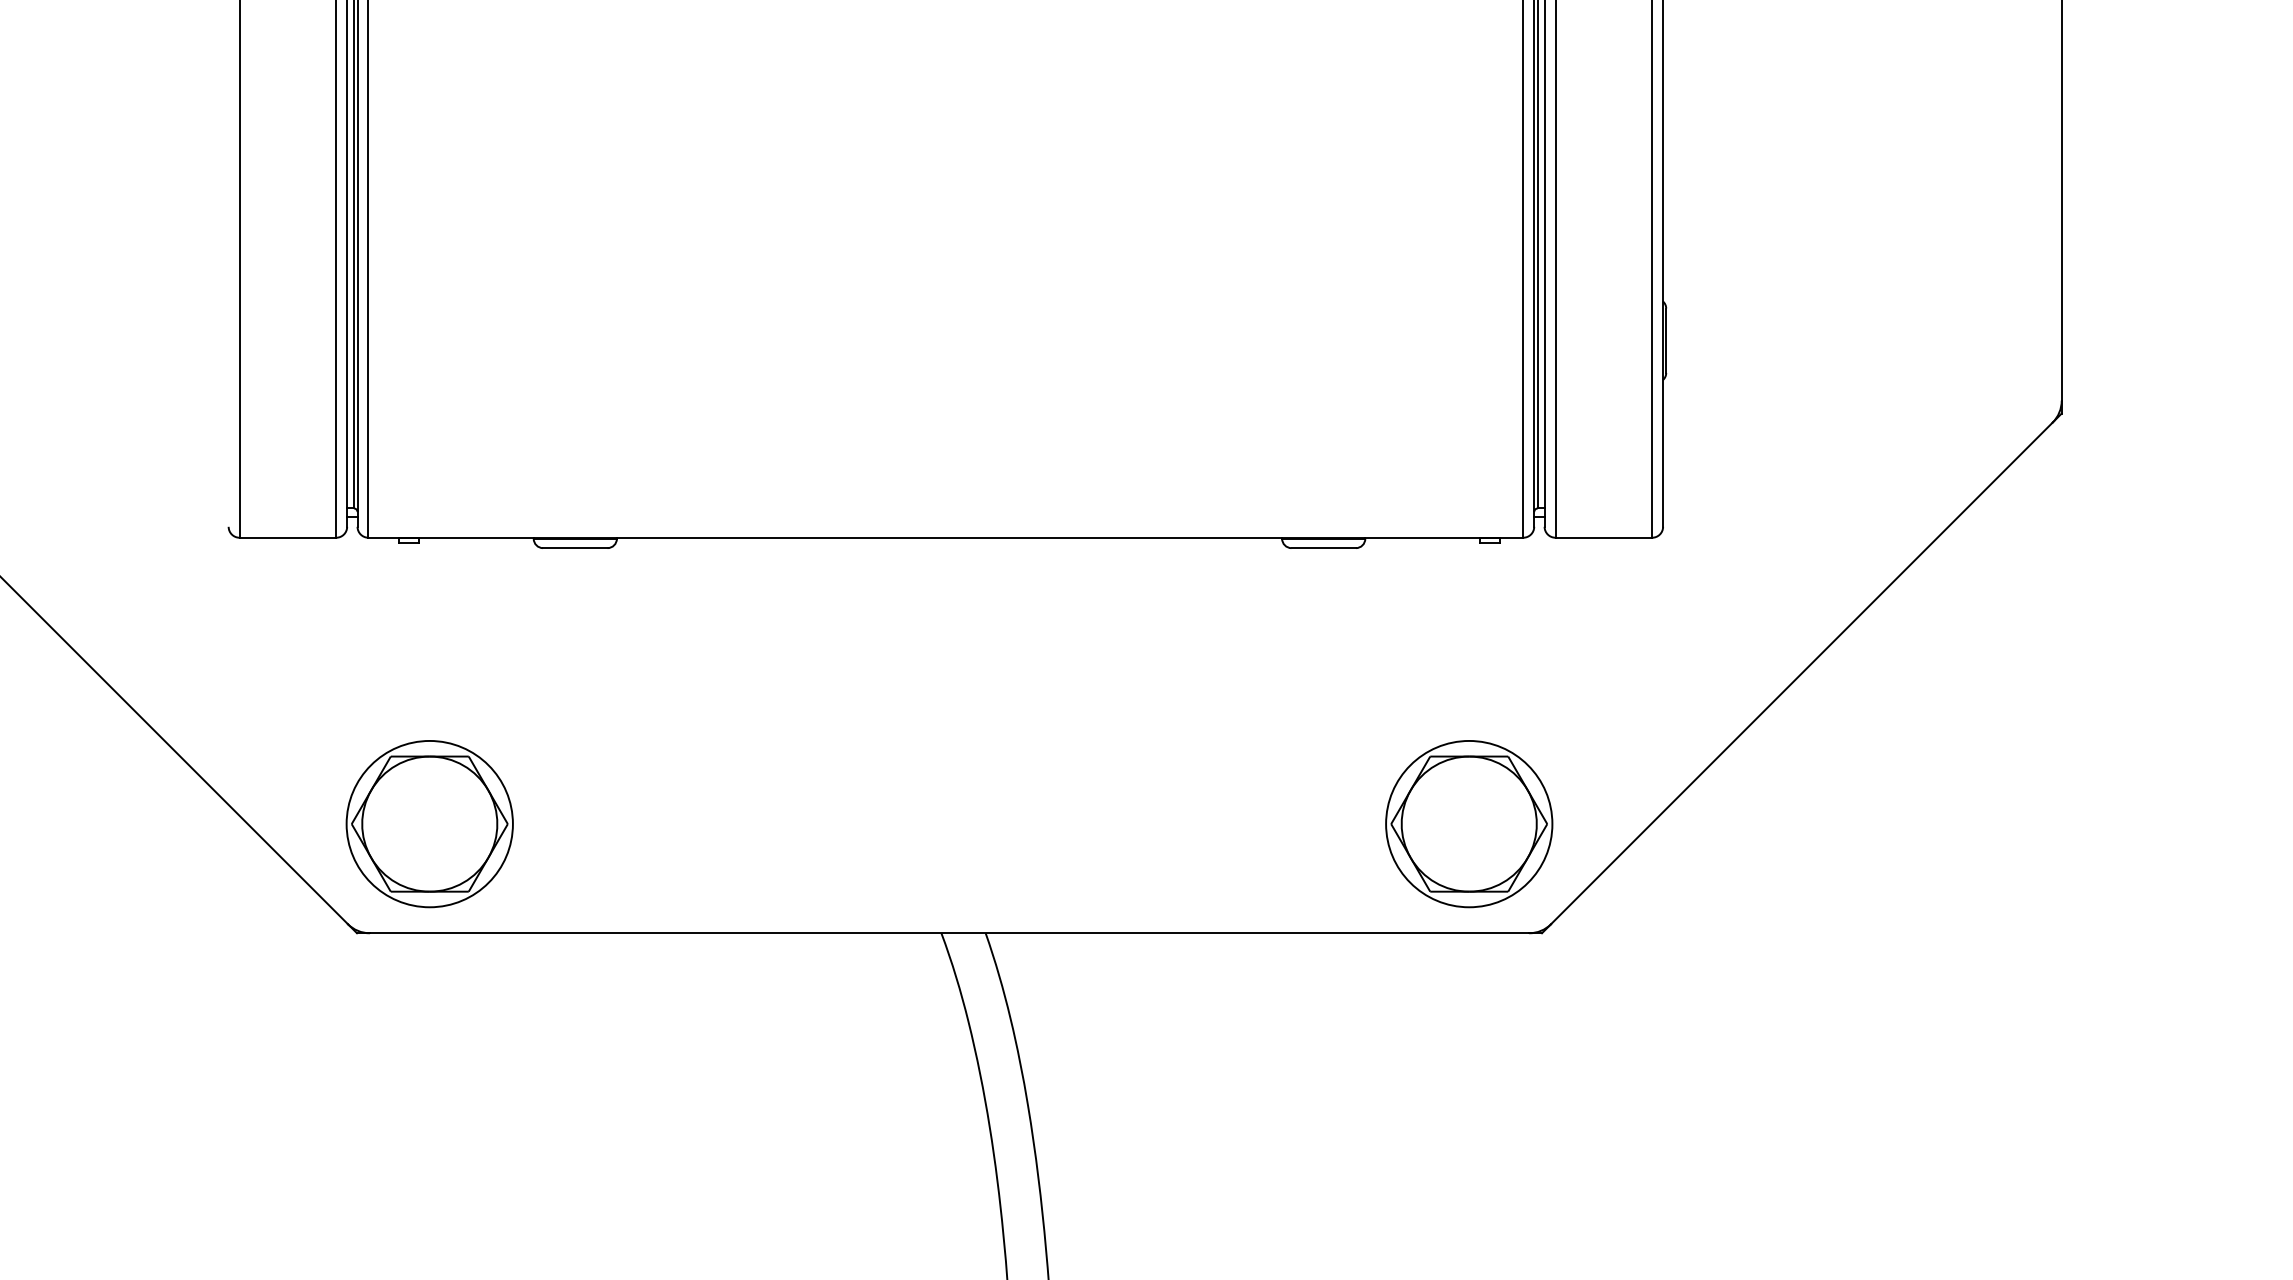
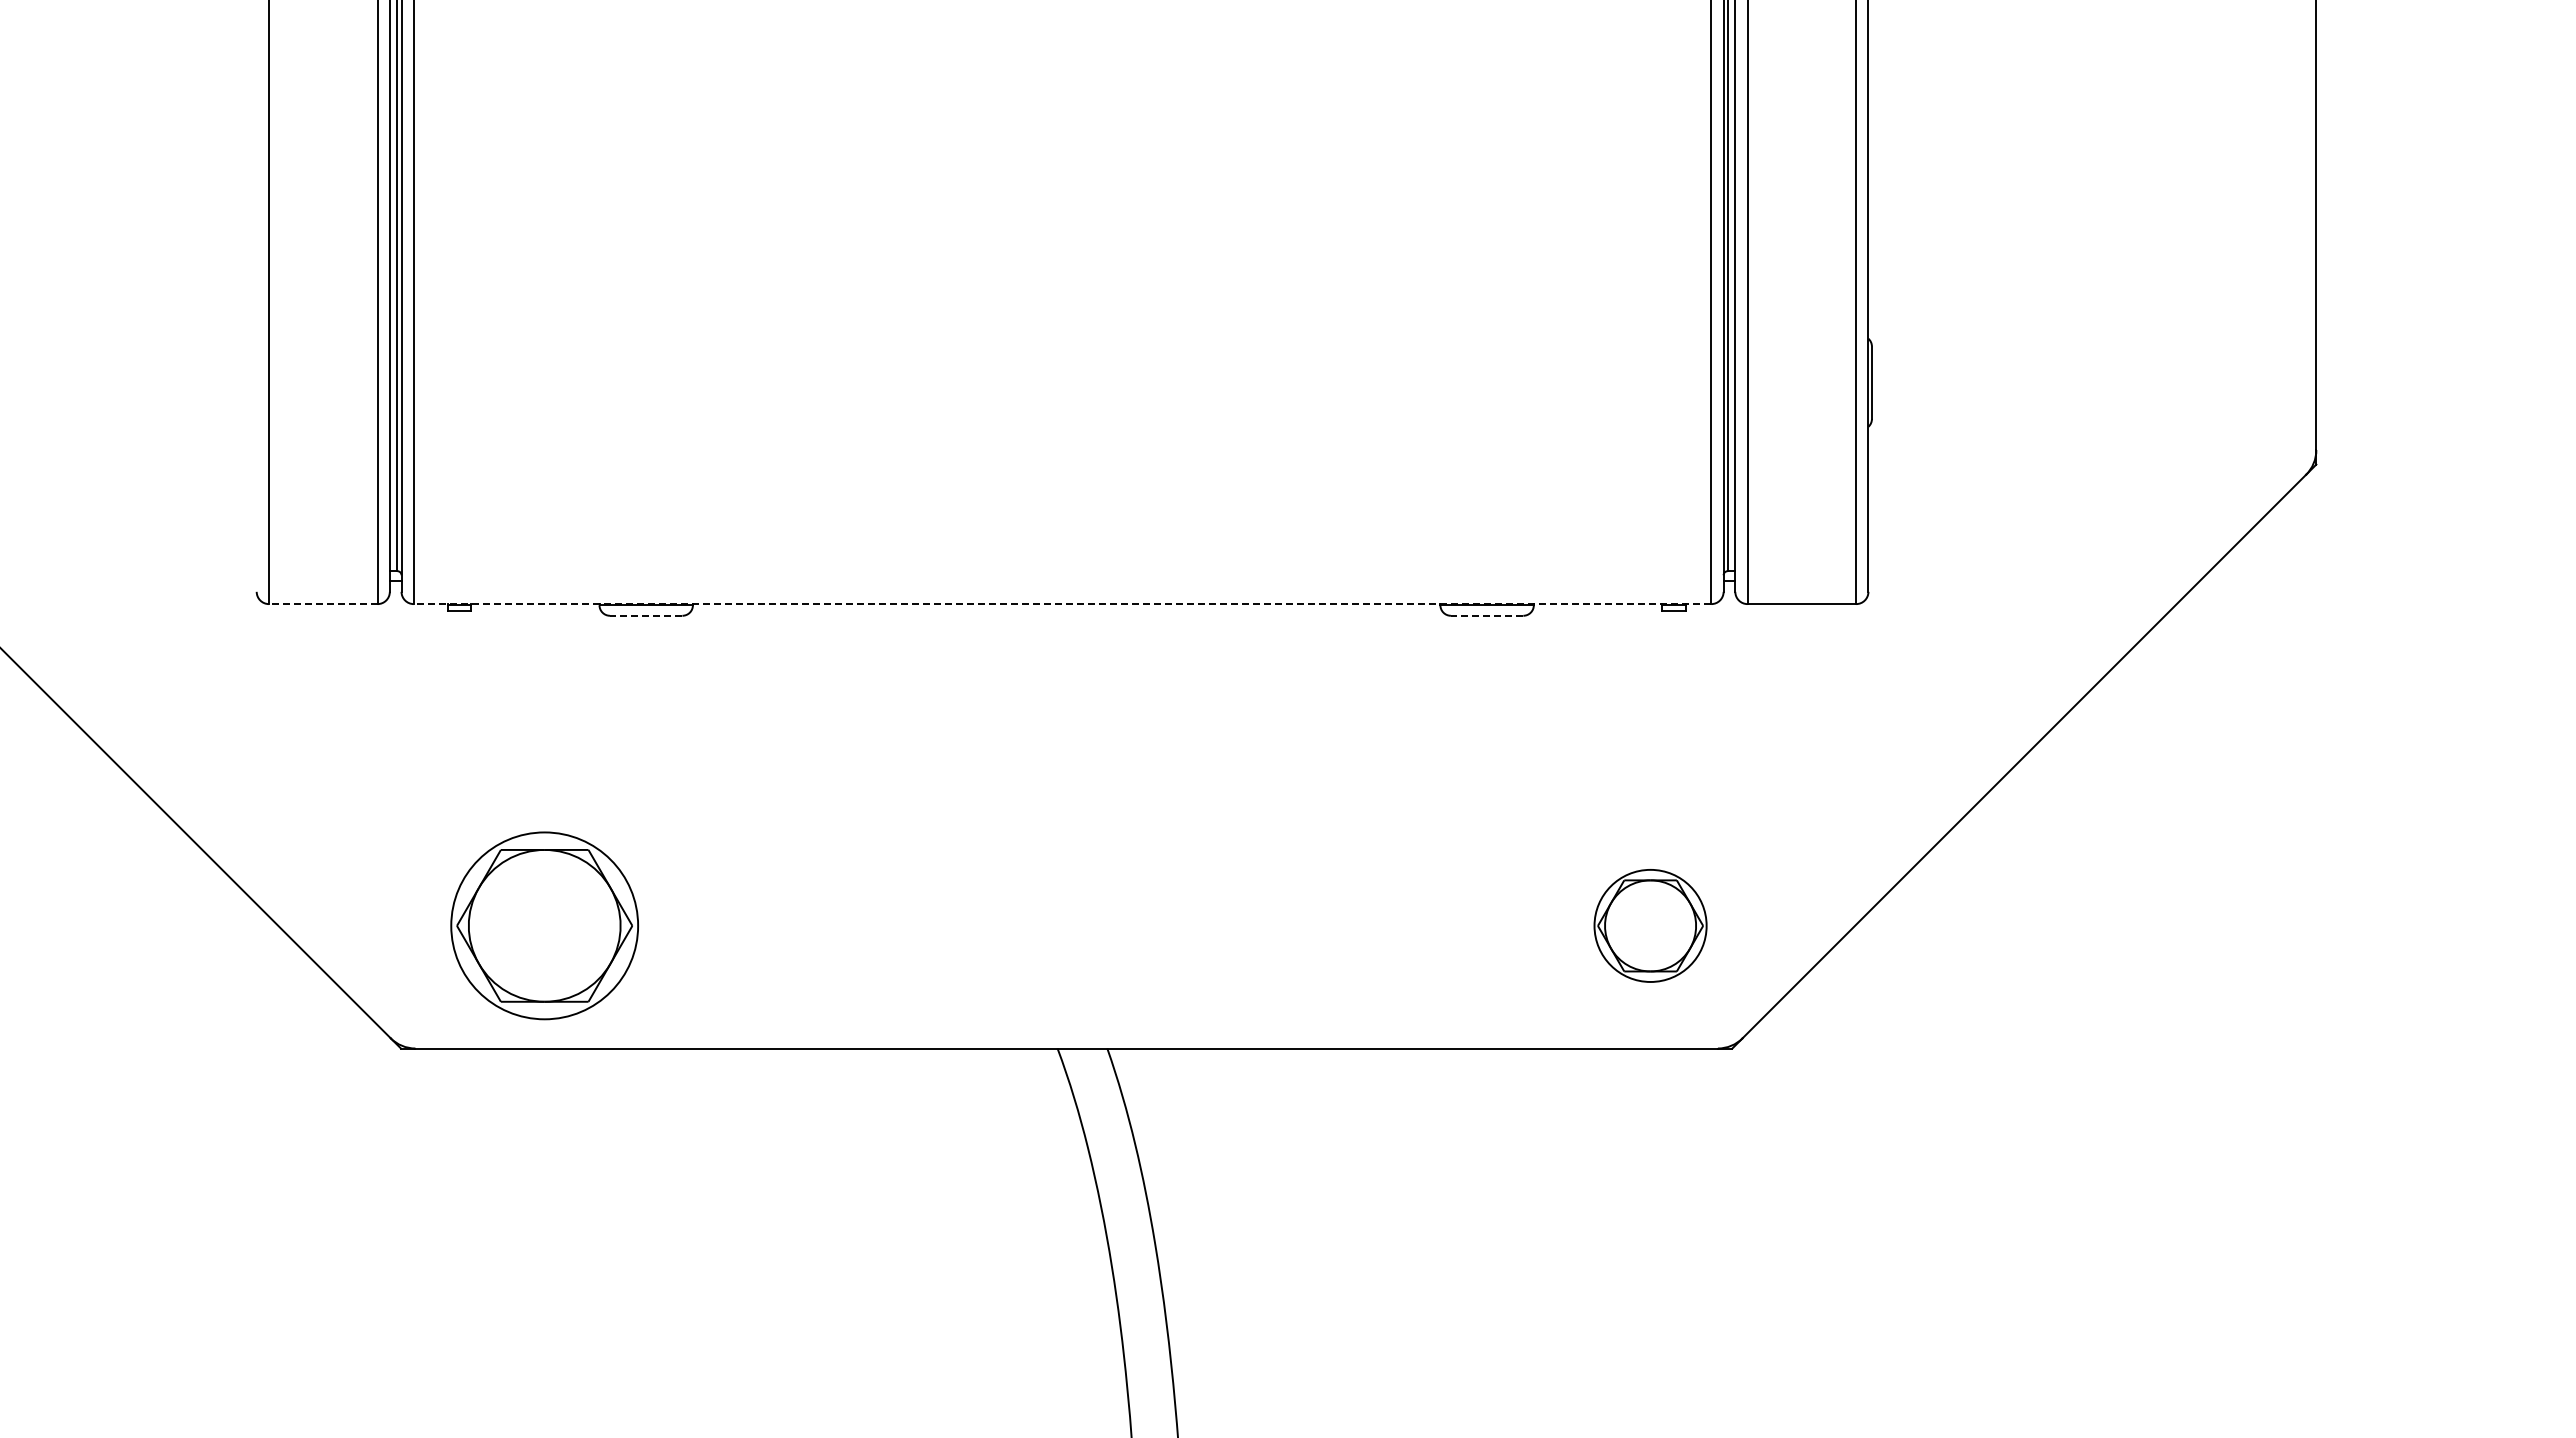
line: (287, 538) -> (322, 604), solid -> dashed
line: (945, 538) -> (1062, 604), solid -> dashed
line: (574, 547) -> (645, 615), solid -> dashed
line: (1323, 547) -> (1486, 615), solid -> dashed
part: (429, 823) -> (544, 925), moved
part: (1469, 823) -> (1650, 925), size x0.6

